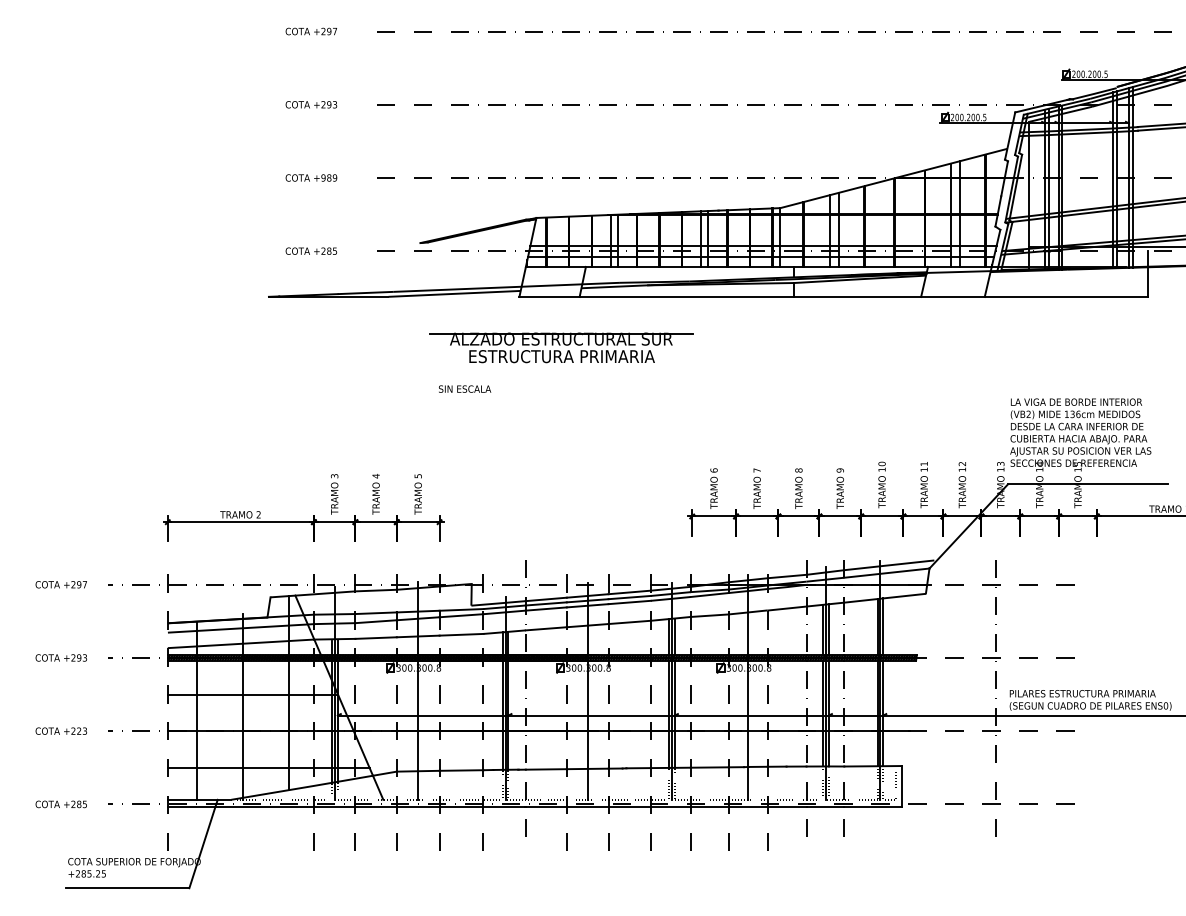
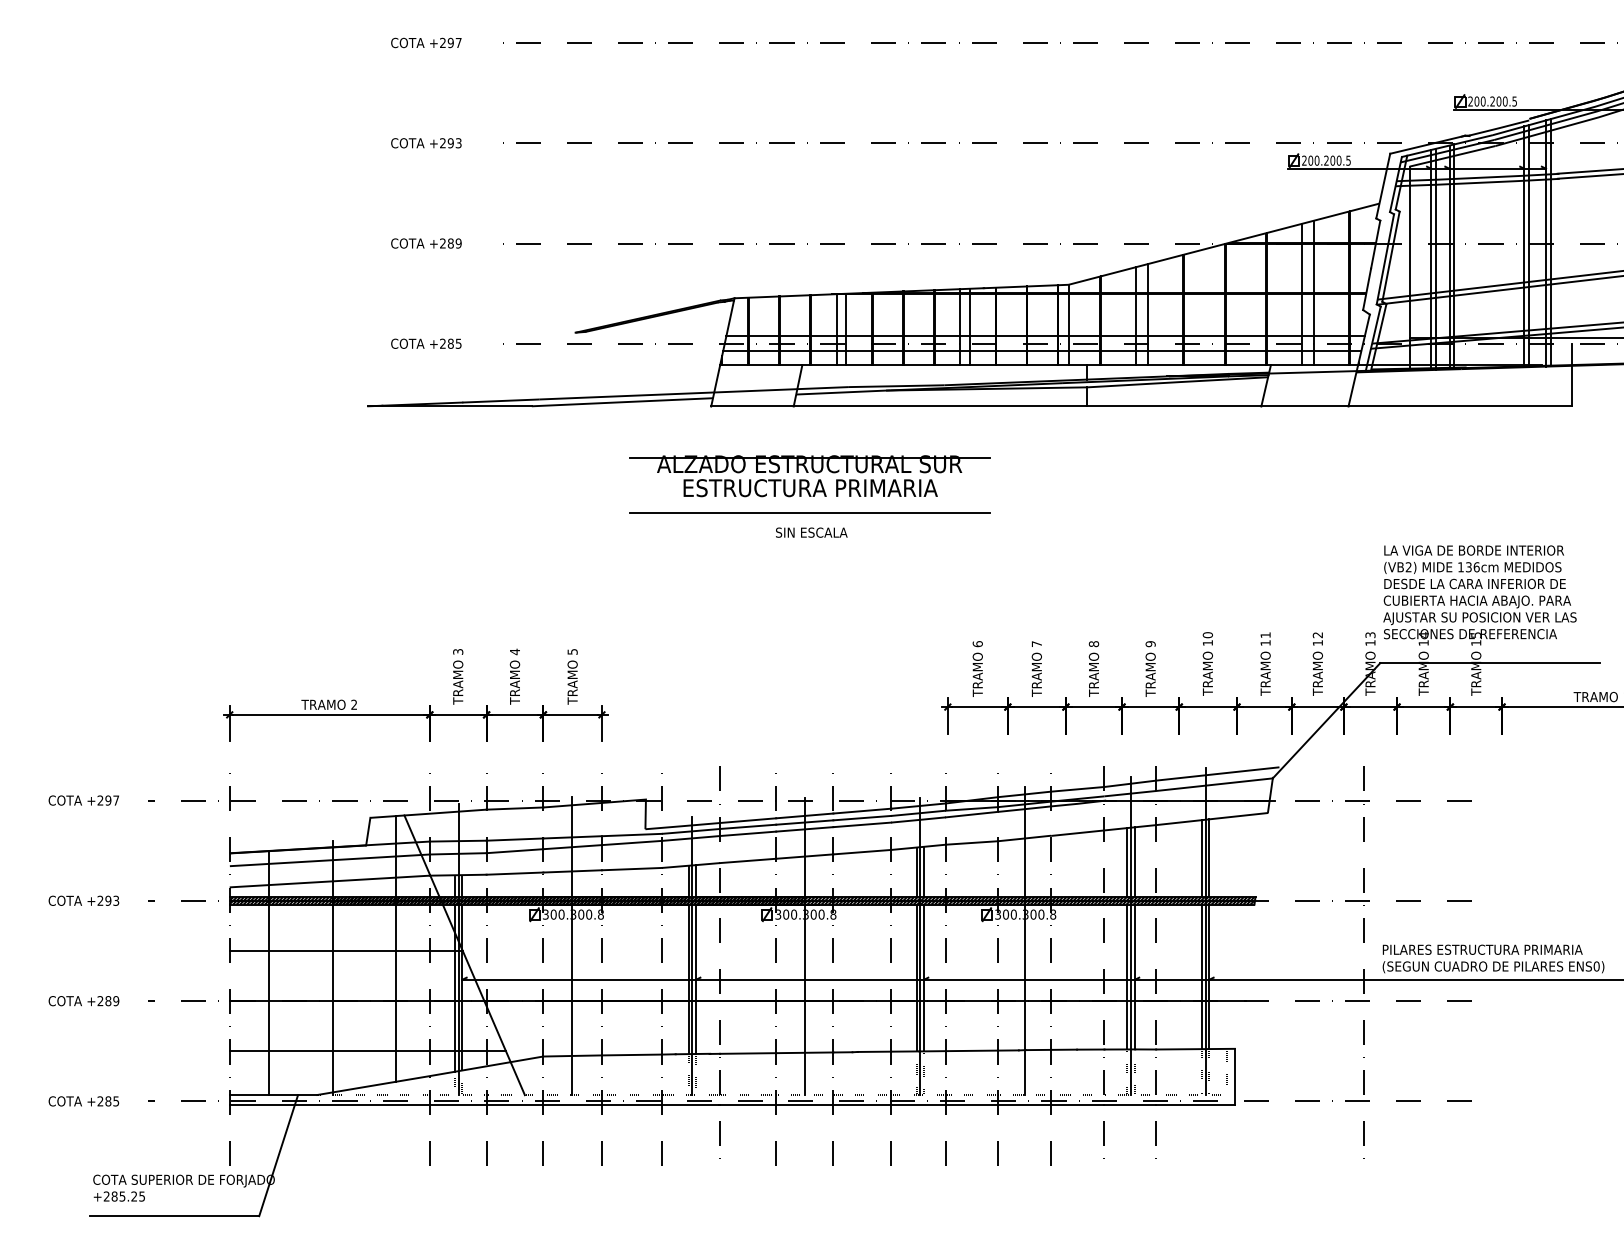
text: (323, 177) -> (442, 243), +989 -> +289
part: (561, 348) -> (809, 476), moved
line: (591, 374) -> (809, 512), added
text: (464, 388) -> (811, 532), moved
text: (82, 731) -> (112, 1001), +223 -> +289

